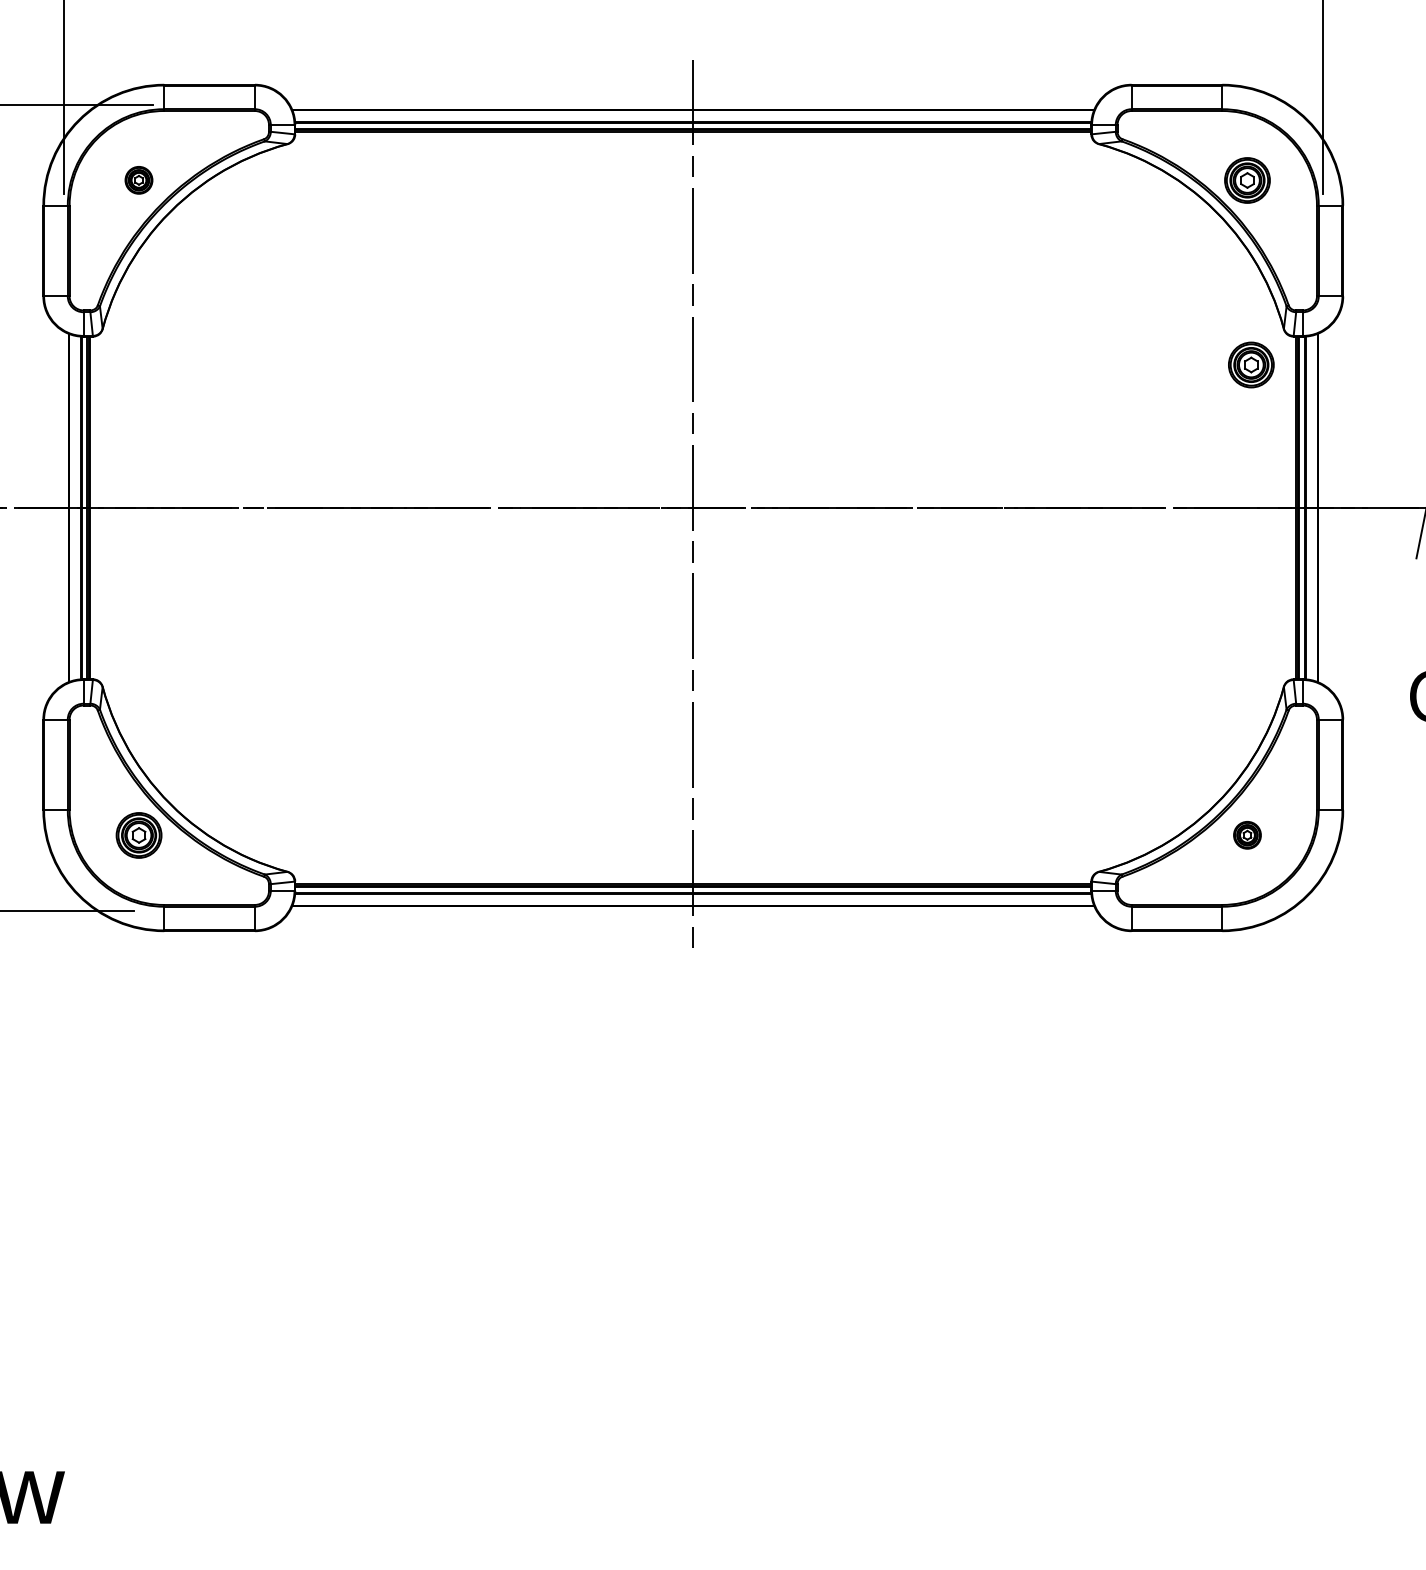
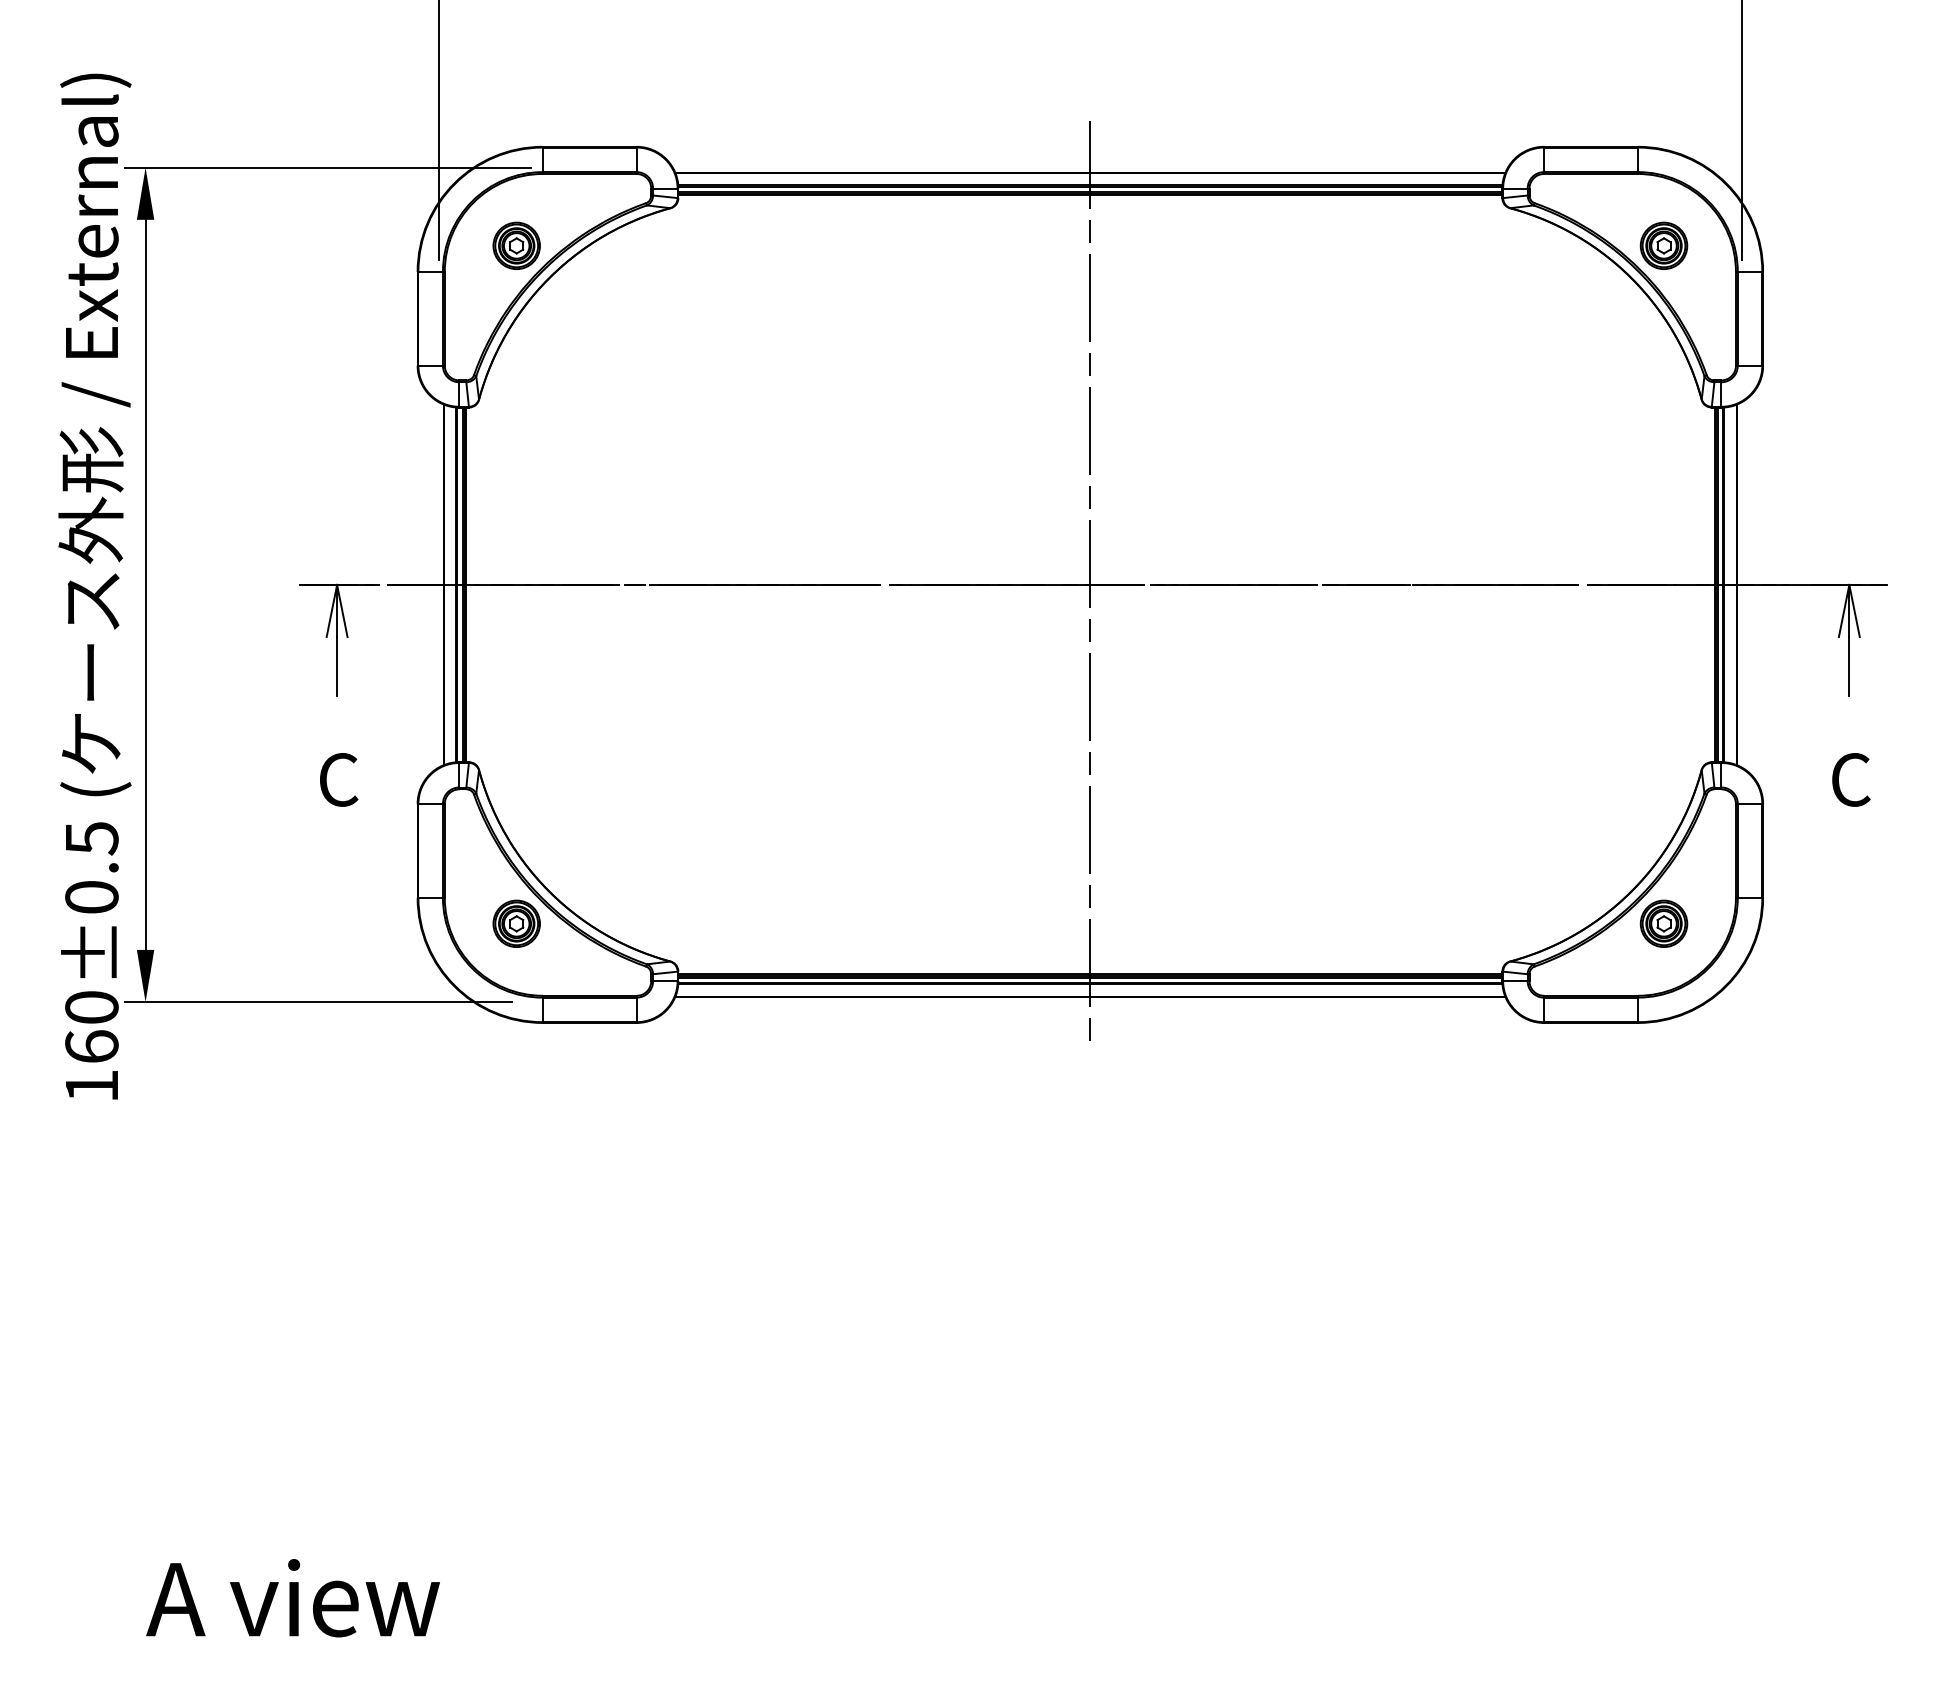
part: (138, 180) -> (516, 245), size x1.67
part: (1250, 364) -> (1667, 436), removed
part: (1246, 835) -> (1663, 923), size x1.67

